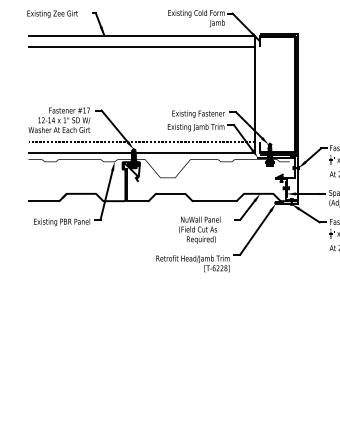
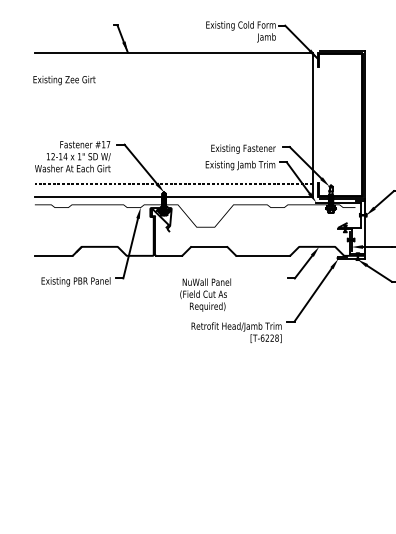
text: (52, 13) -> (64, 79), moved
line: (141, 46) -> (173, 66), removed
text: (199, 229) -> (205, 294), moved

